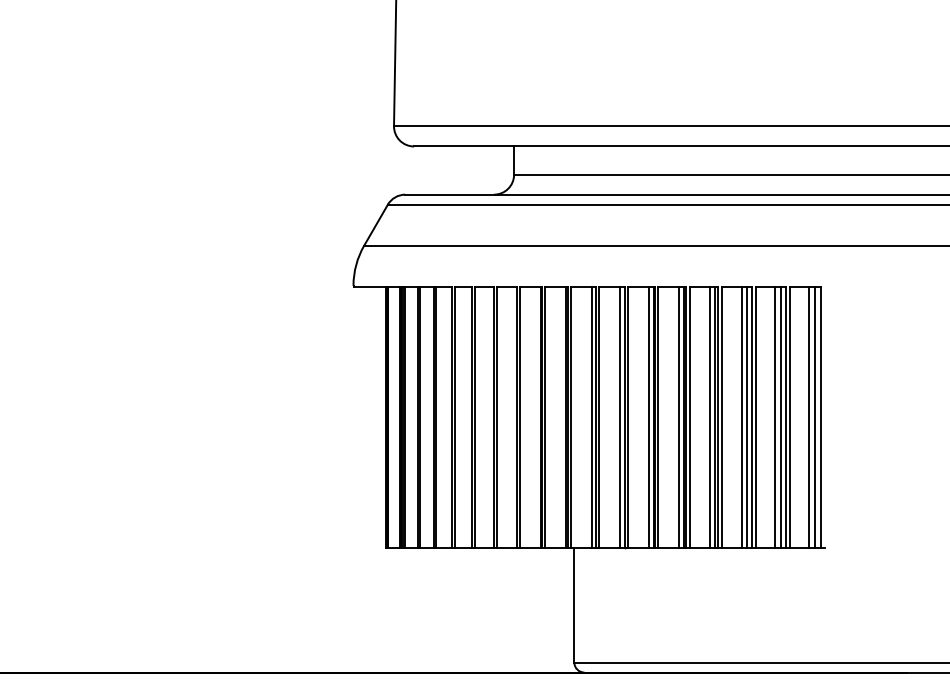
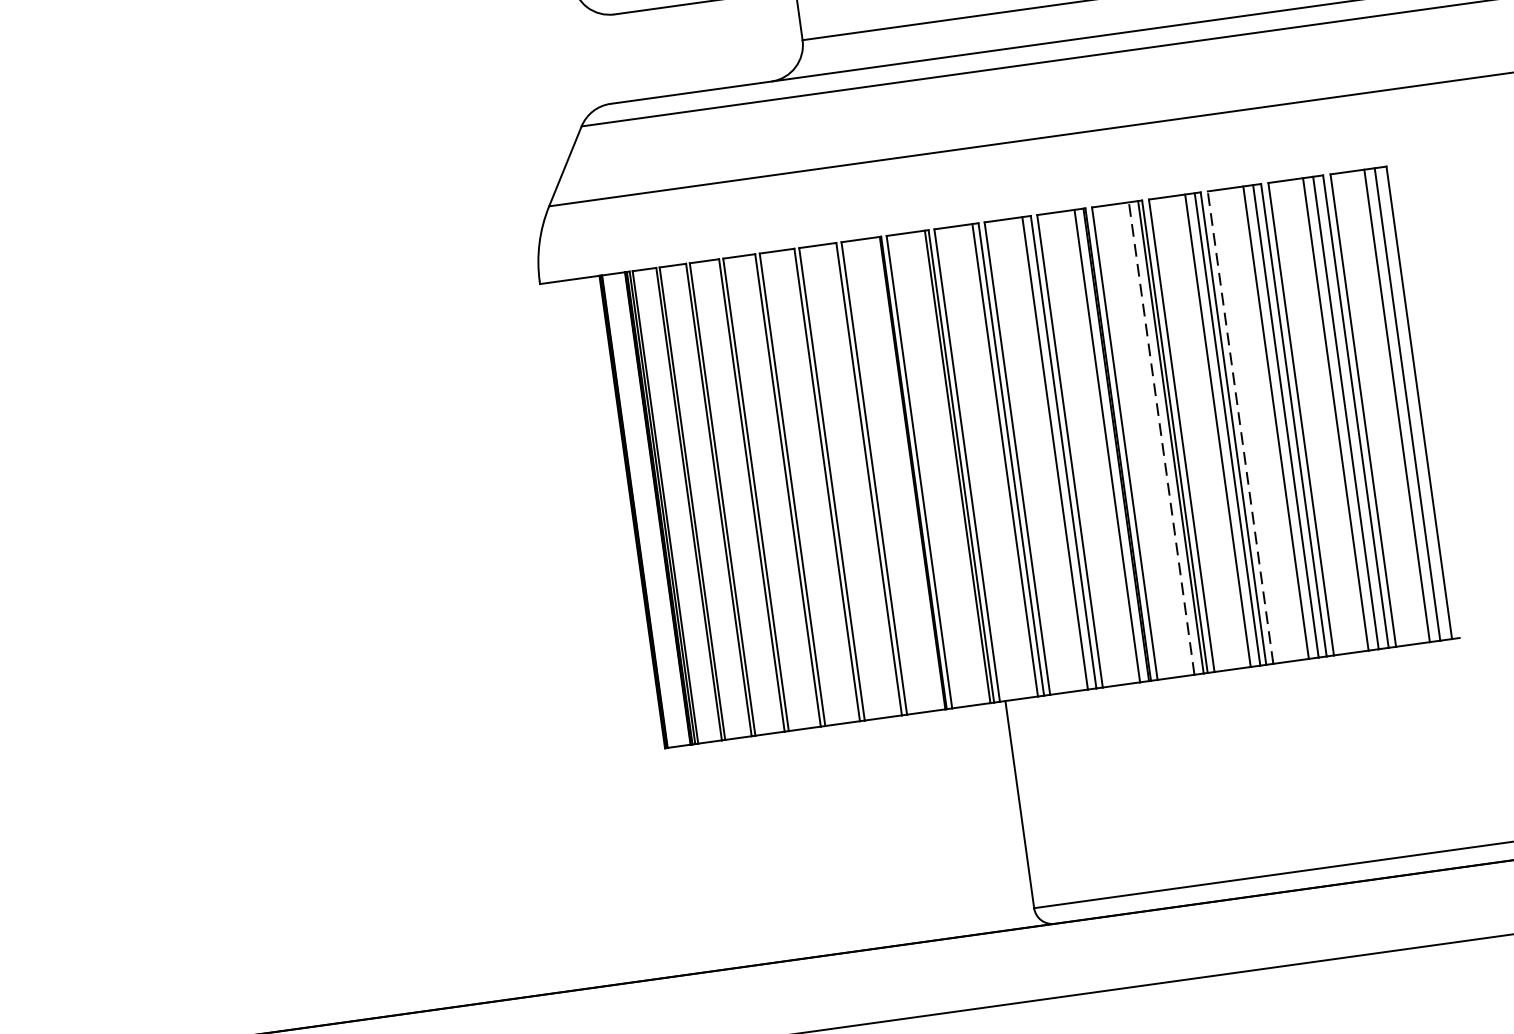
line: (678, 417) -> (1161, 438), solid -> dashed
line: (722, 417) -> (1240, 427), solid -> dashed

